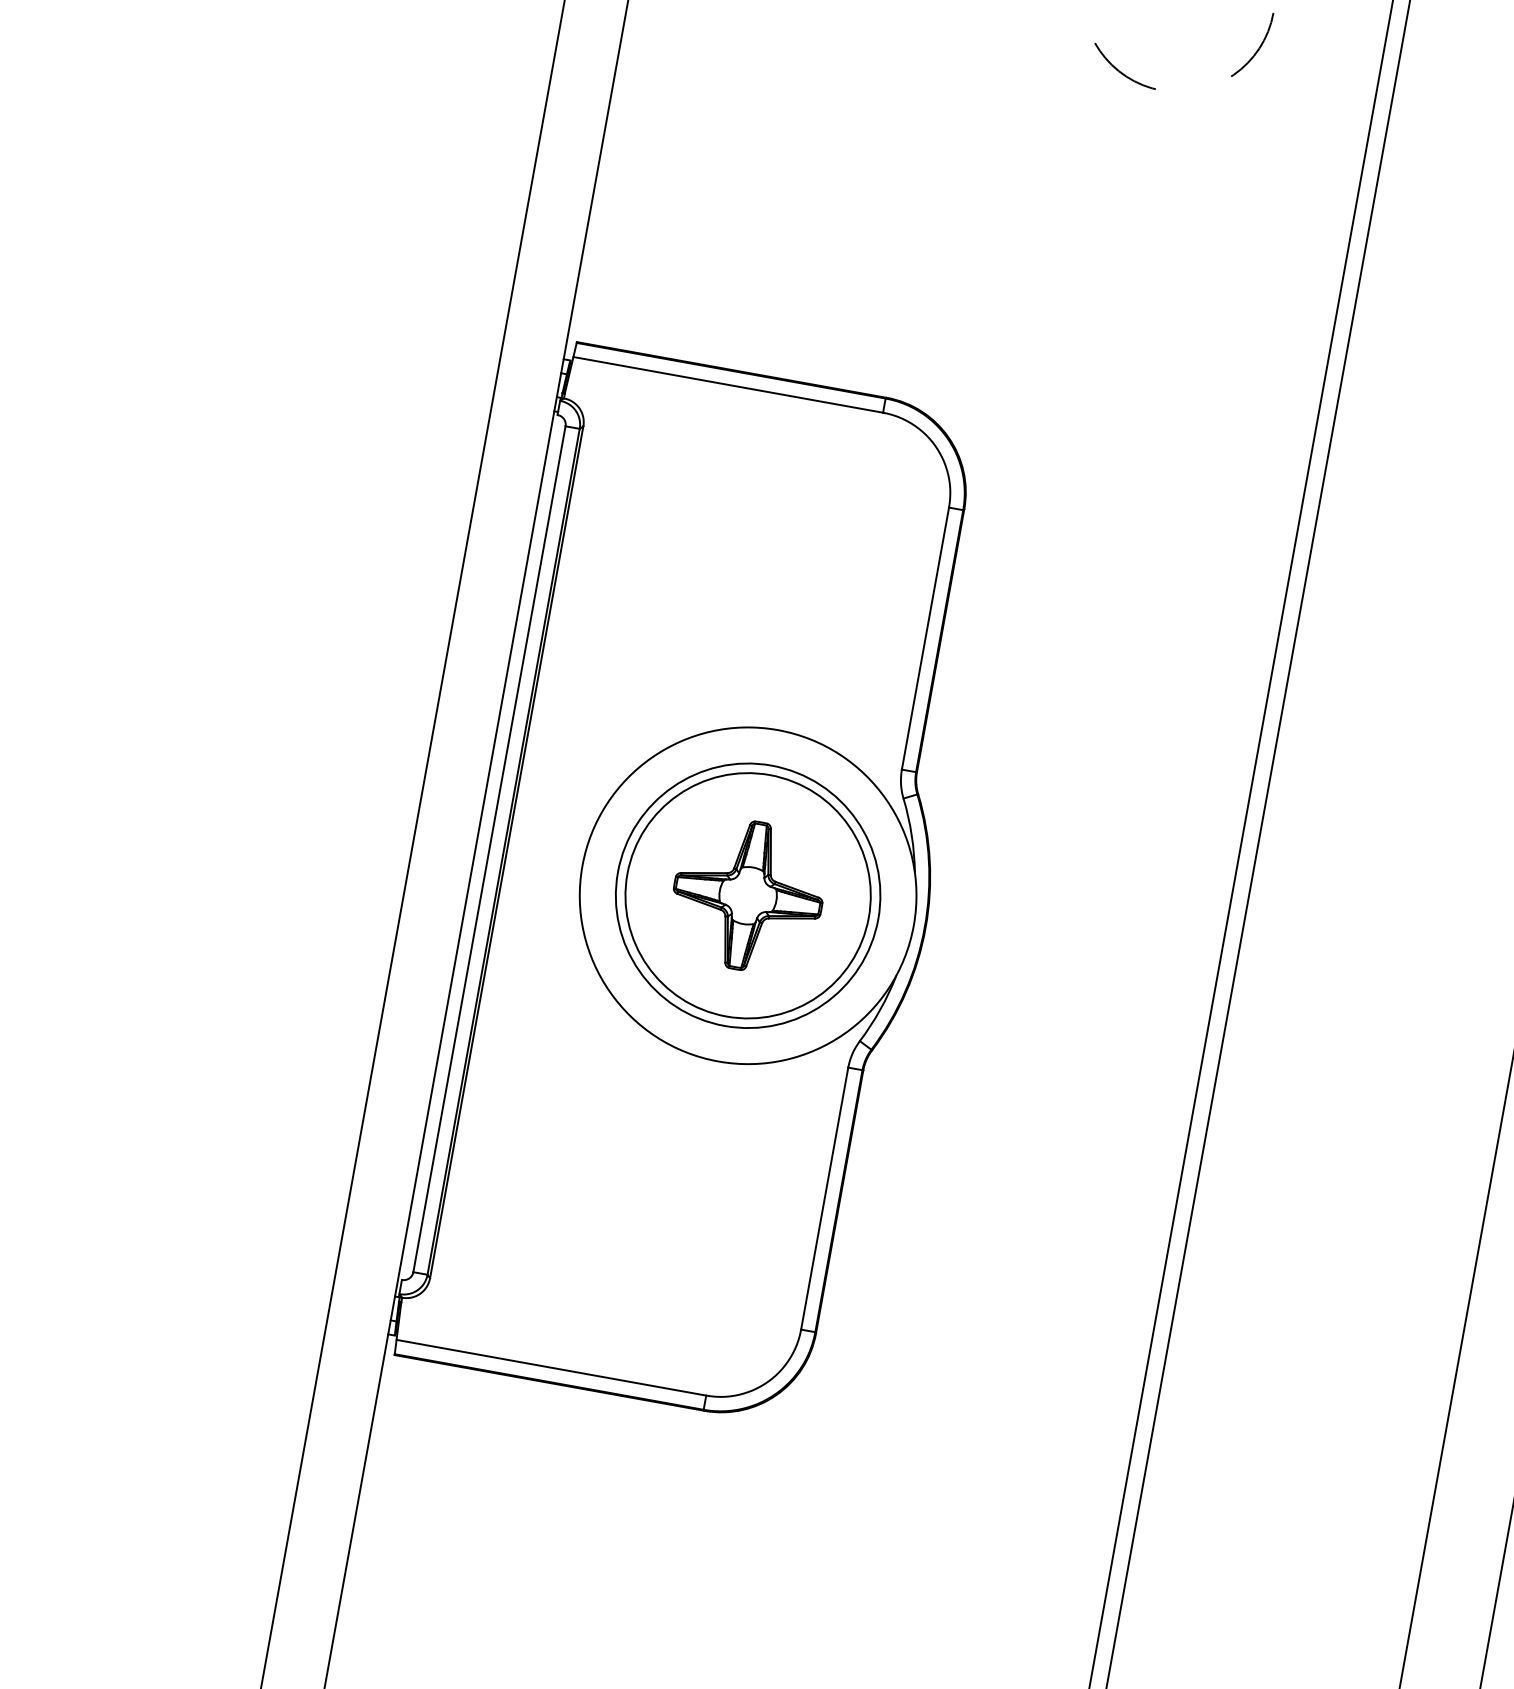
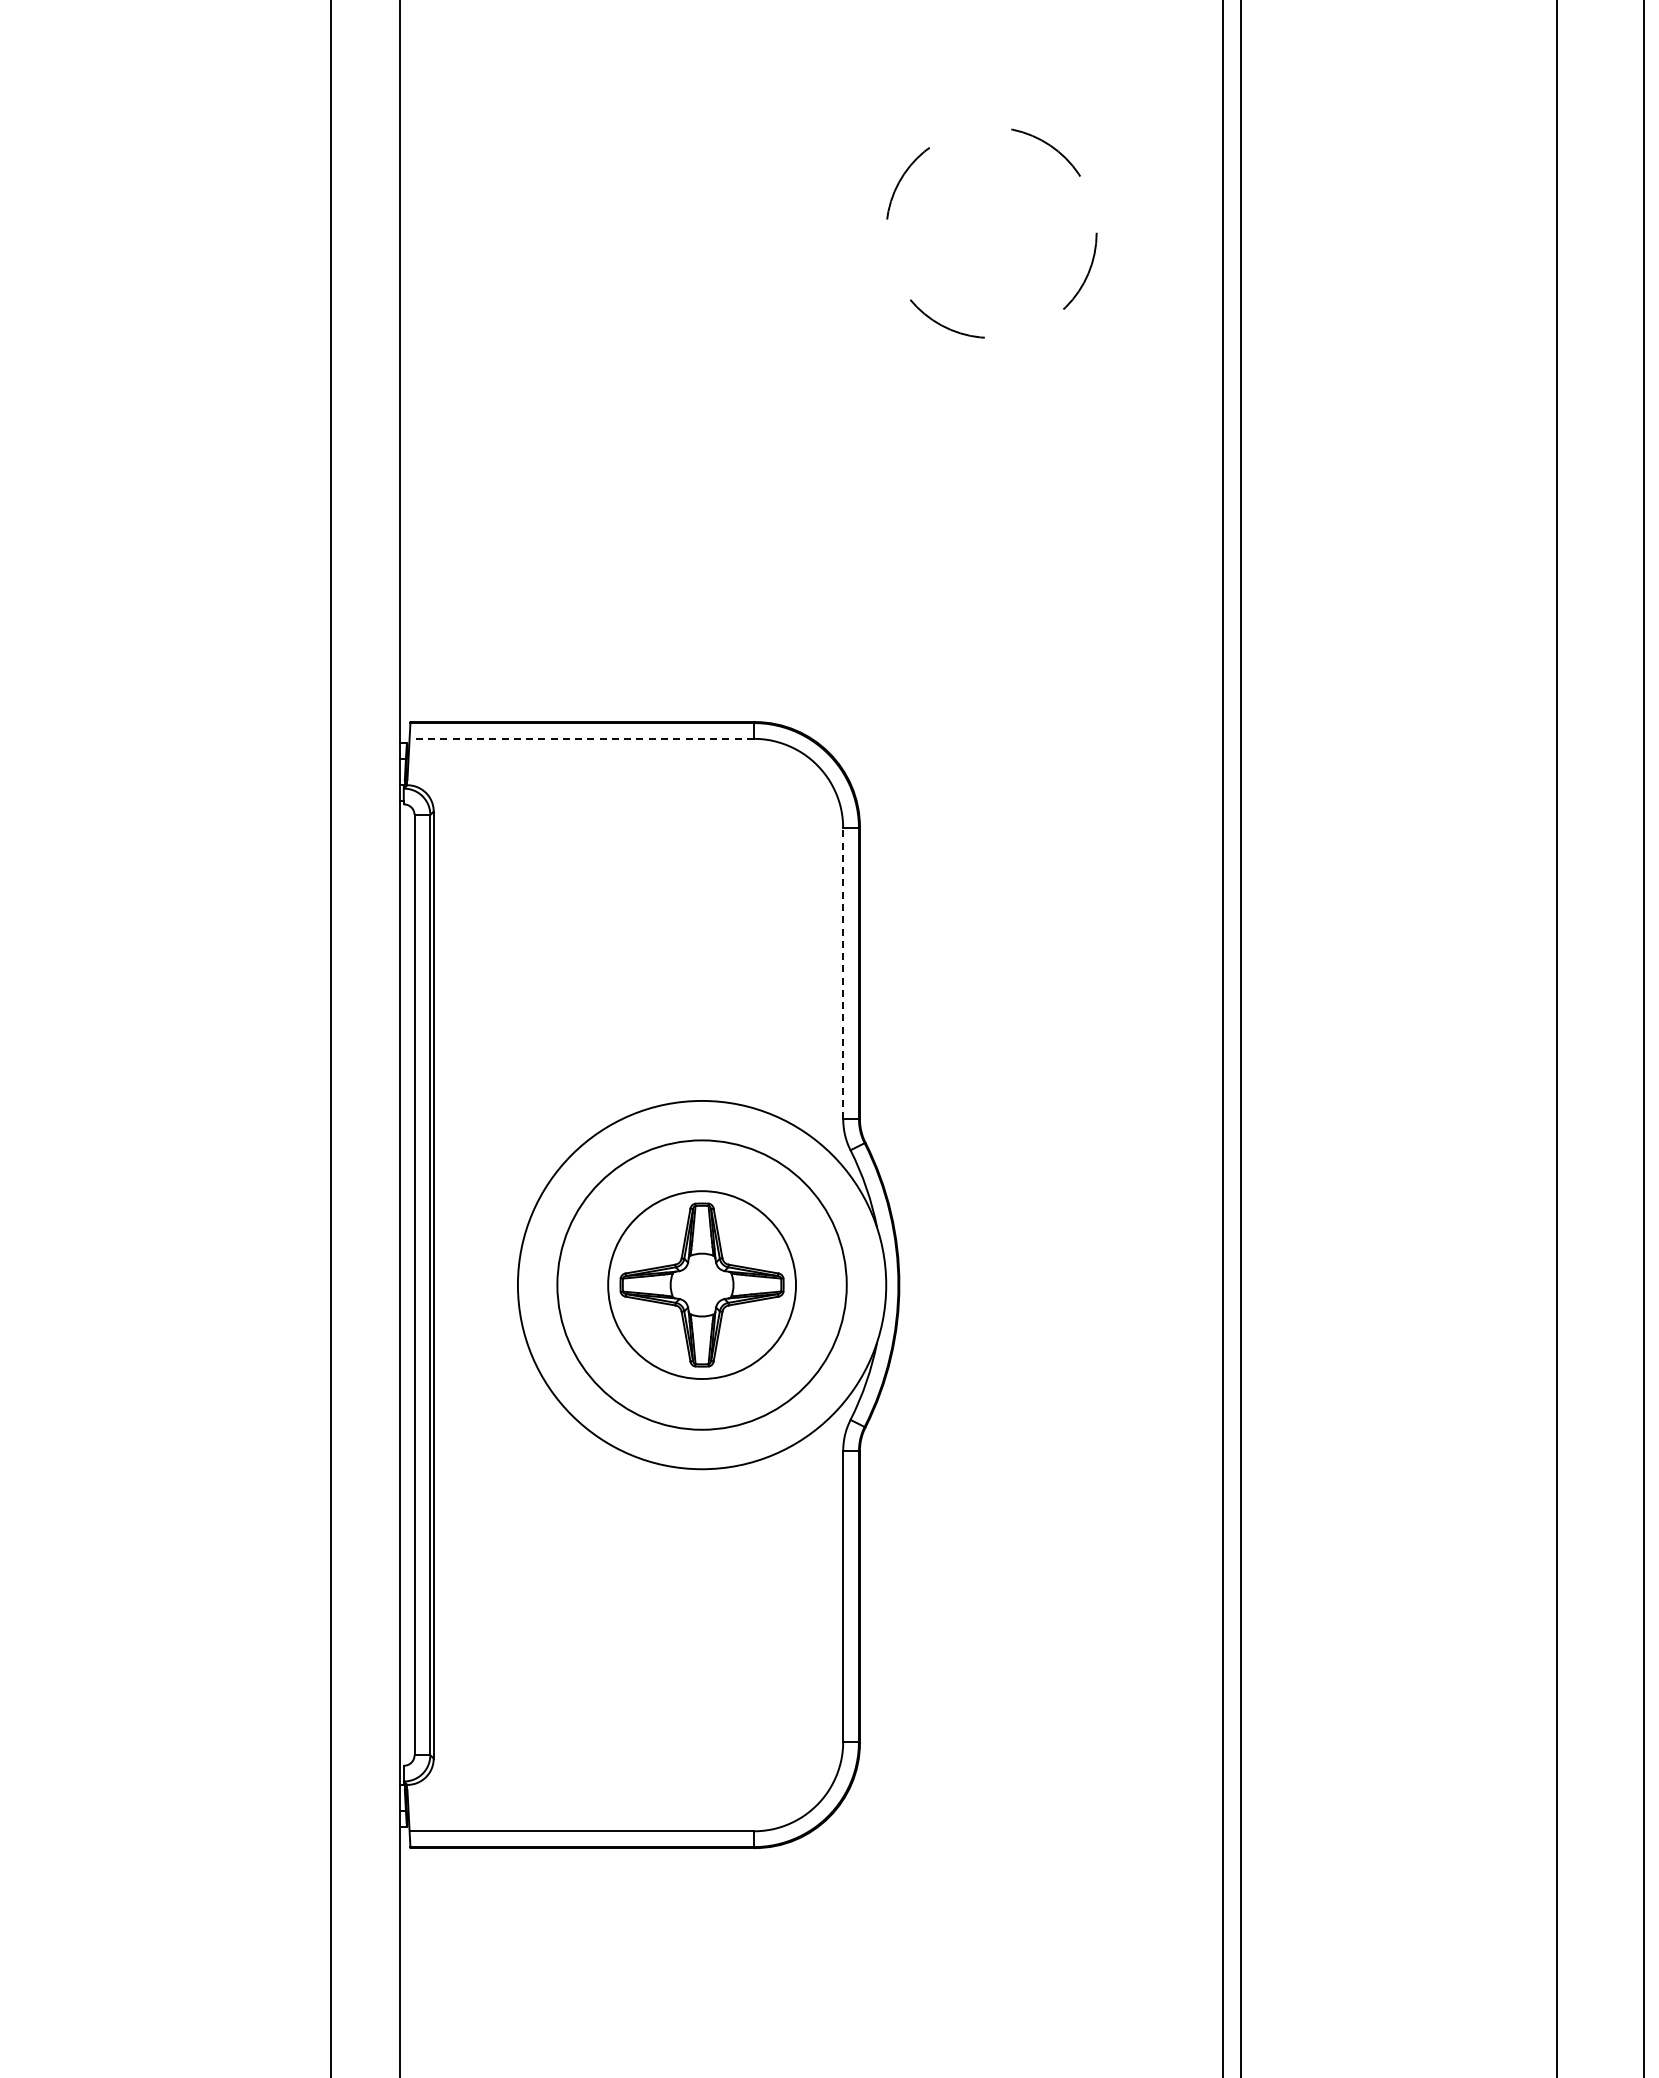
line: (728, 384) -> (581, 738), solid -> dashed
line: (925, 638) -> (843, 973), solid -> dashed
circle: (747, 895) -> (701, 1284), size x0.7

